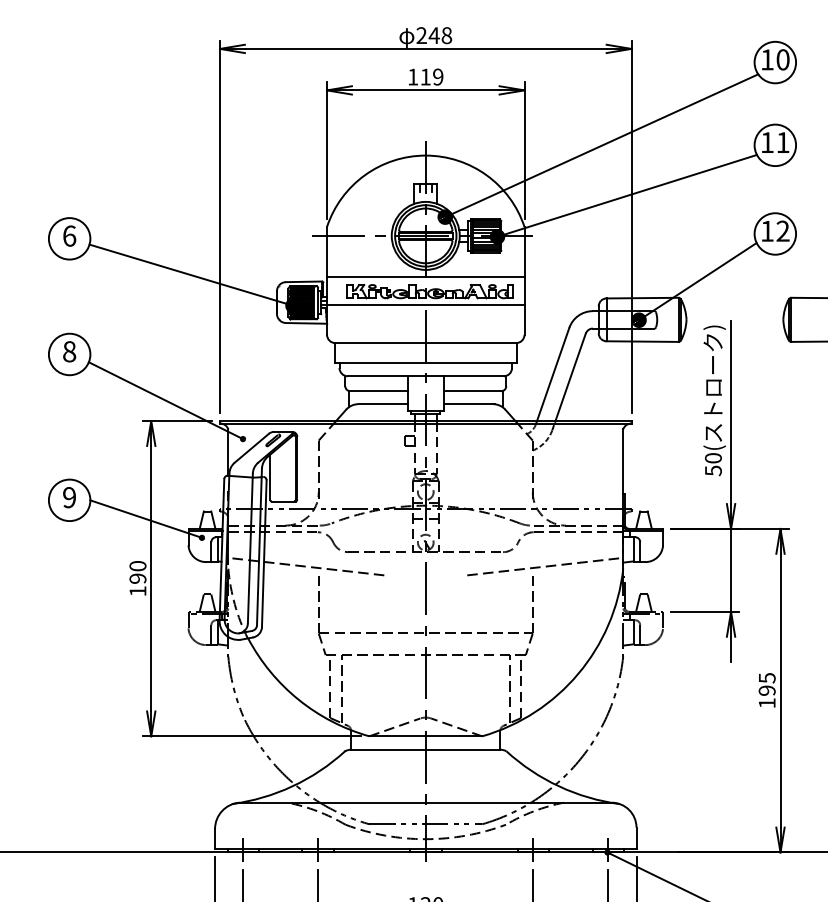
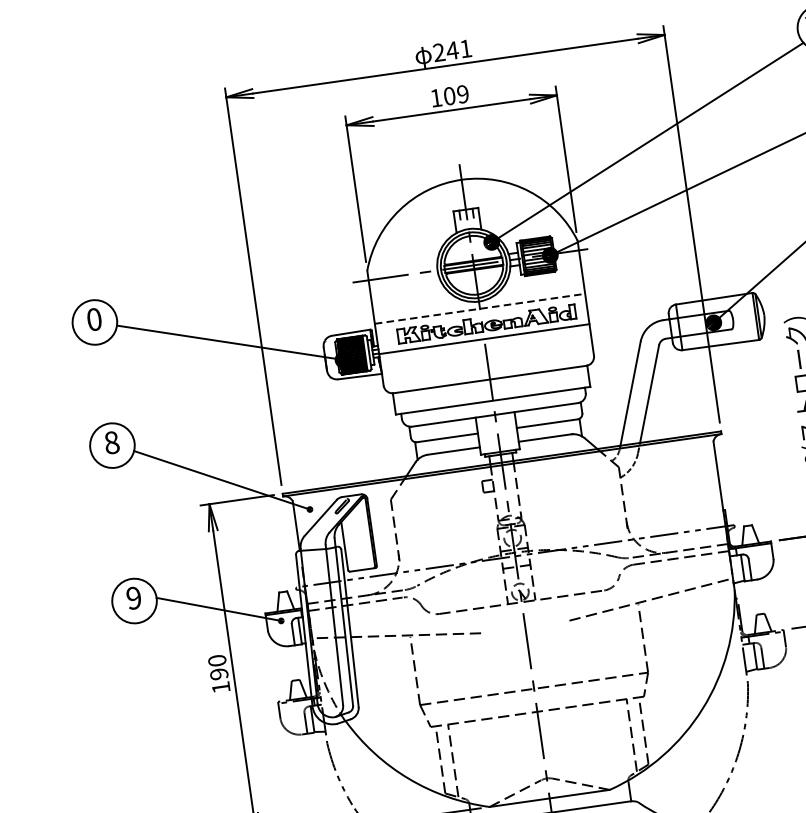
text: (446, 35) -> (465, 48), 248 -> 241
text: (425, 76) -> (449, 95), 119 -> 109
text: (69, 235) -> (94, 318), 6 -> 0
line: (425, 276) -> (479, 308), solid -> dashed

